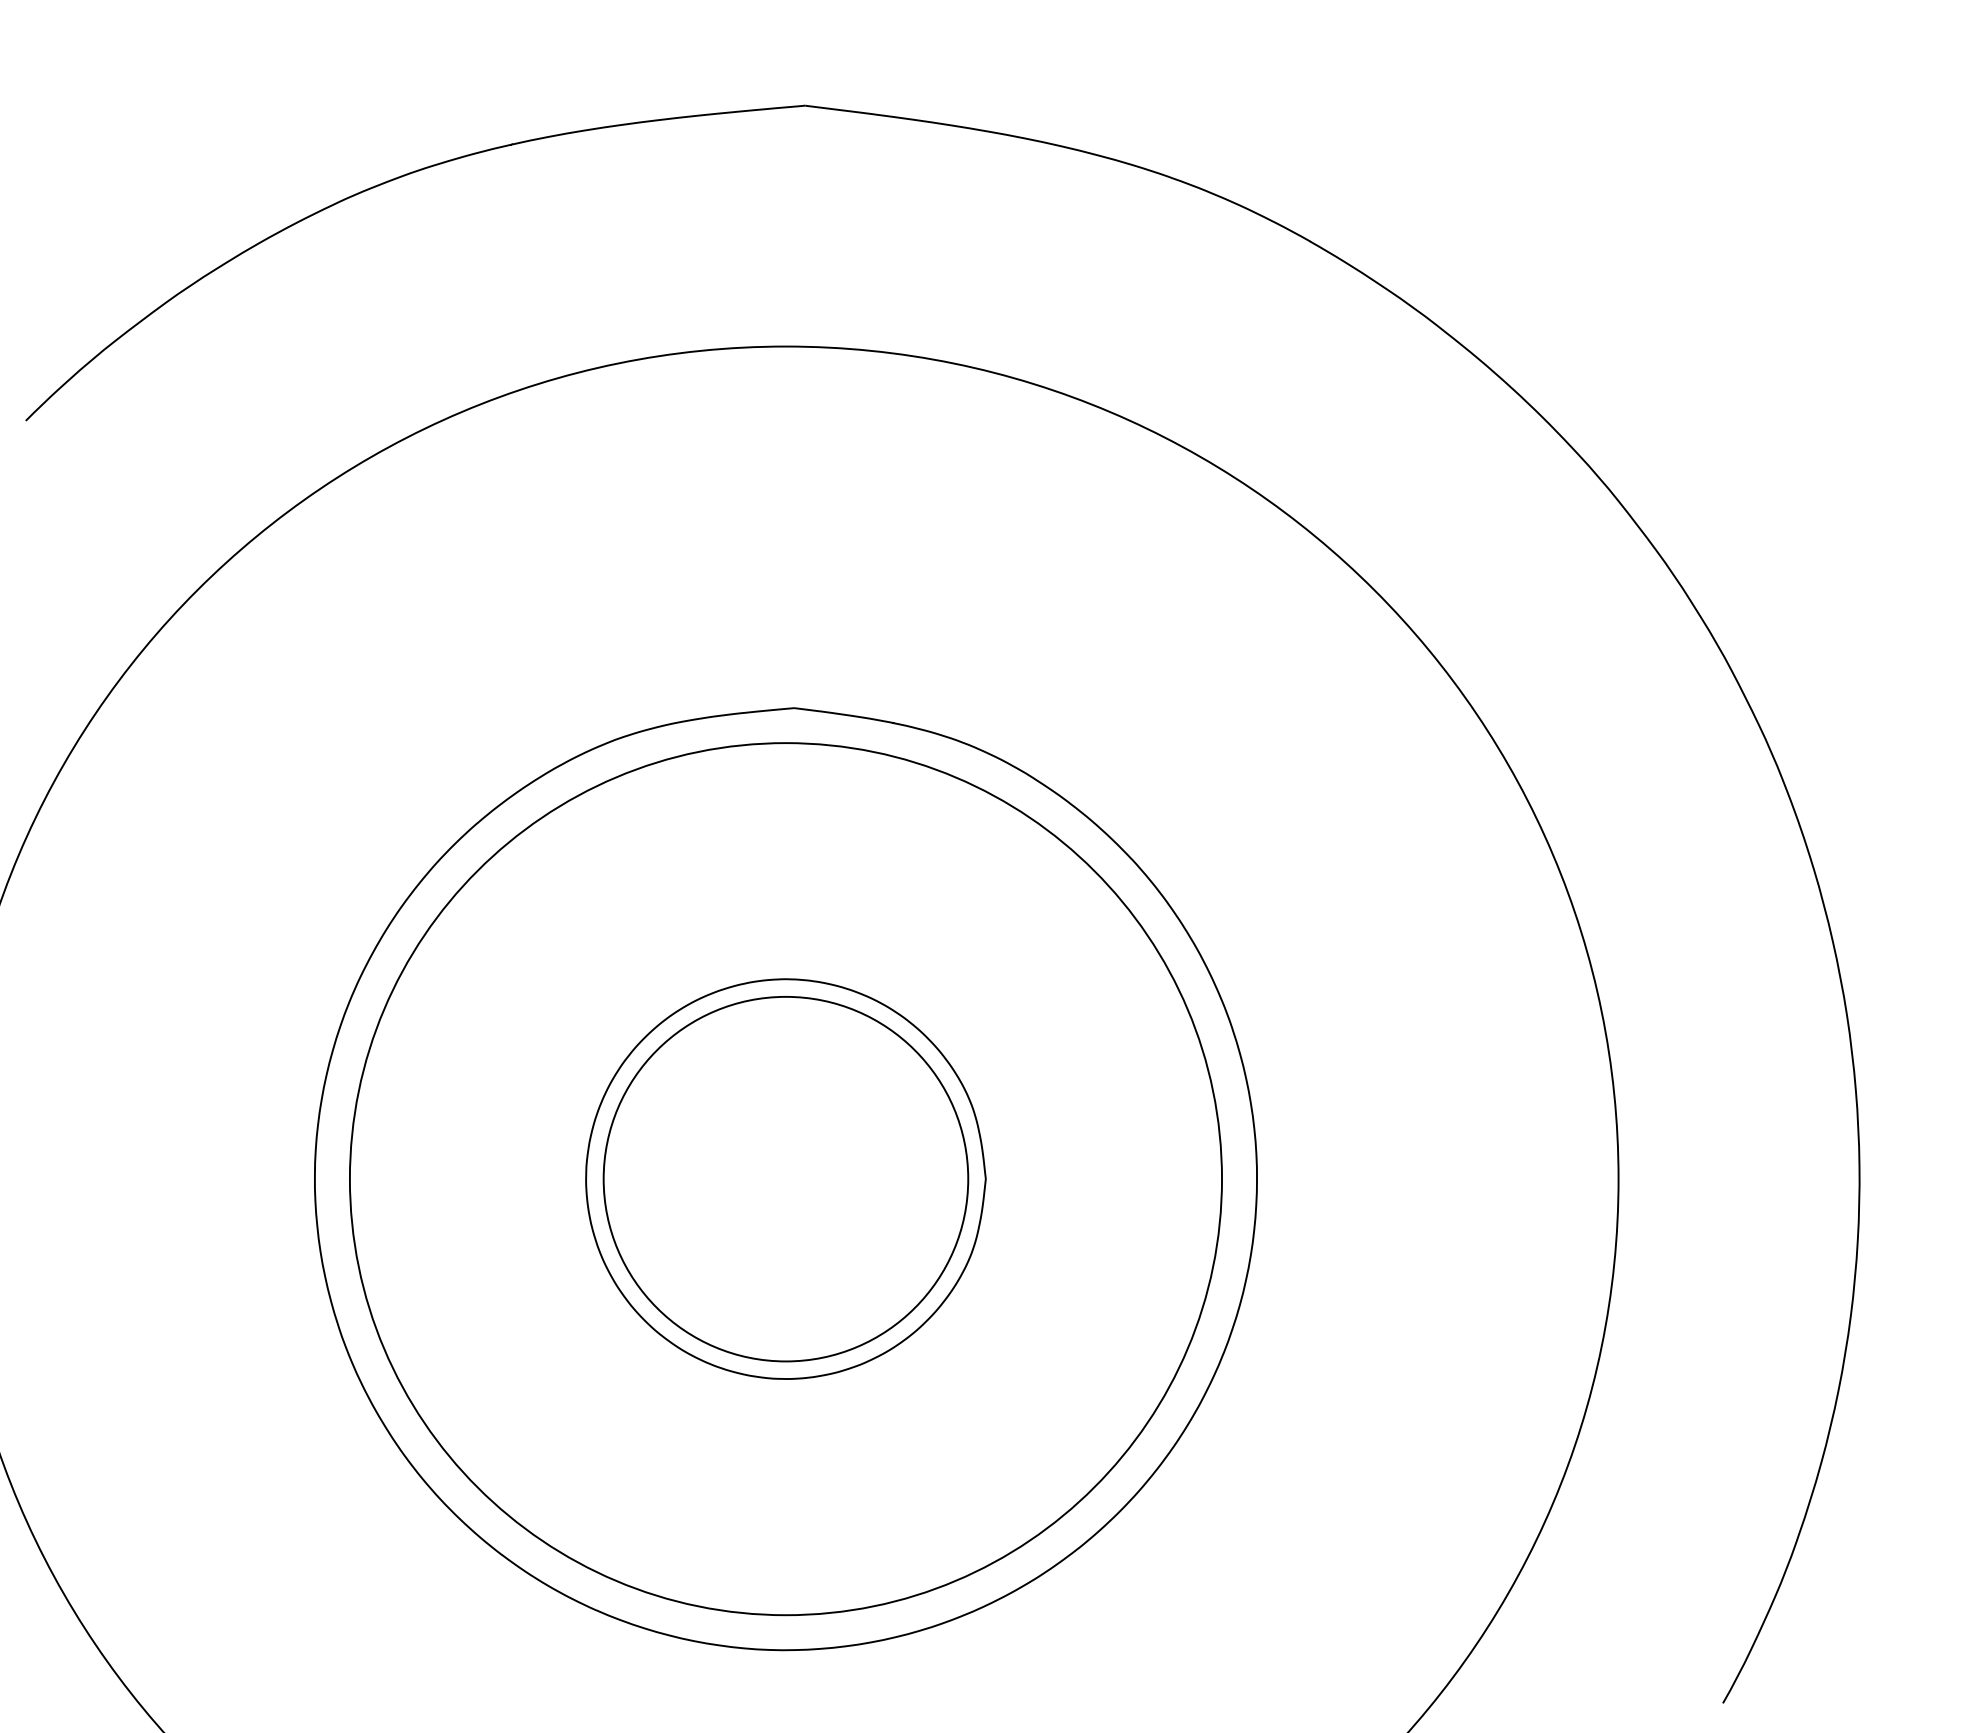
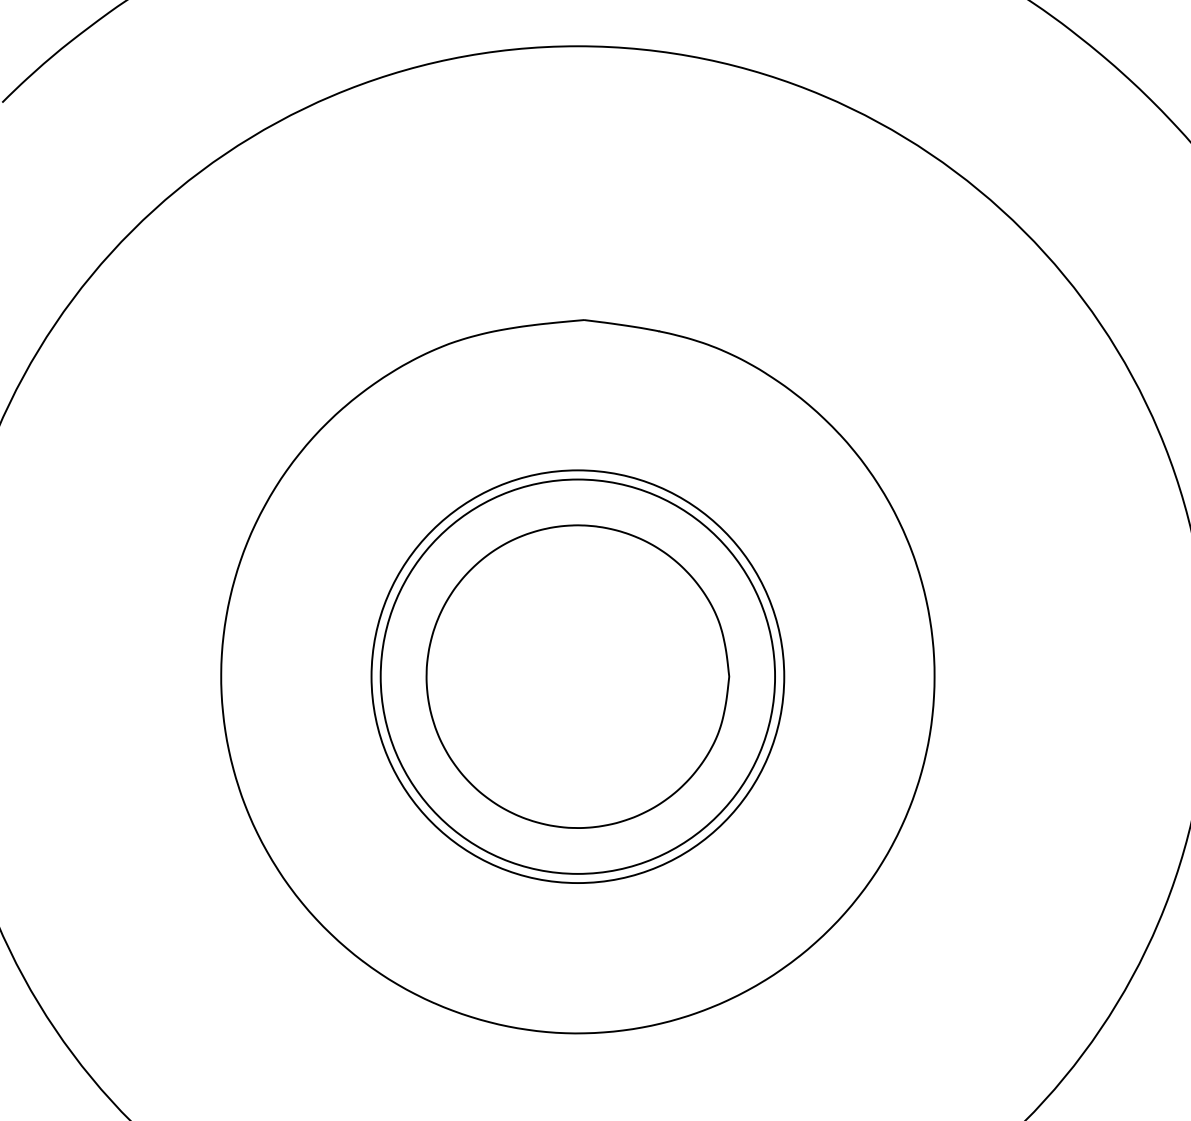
circle: (785, 1178) -> (577, 676), size x0.62
circle: (785, 1178) -> (577, 676), size x1.43

